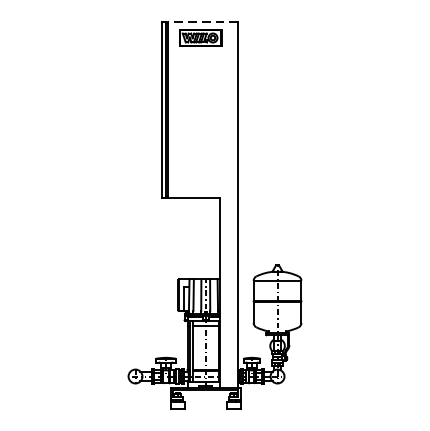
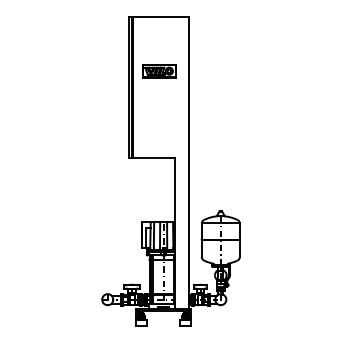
line: (201, 22) -> (160, 17), dashed -> solid
part: (200, 38) -> (159, 71), moved

